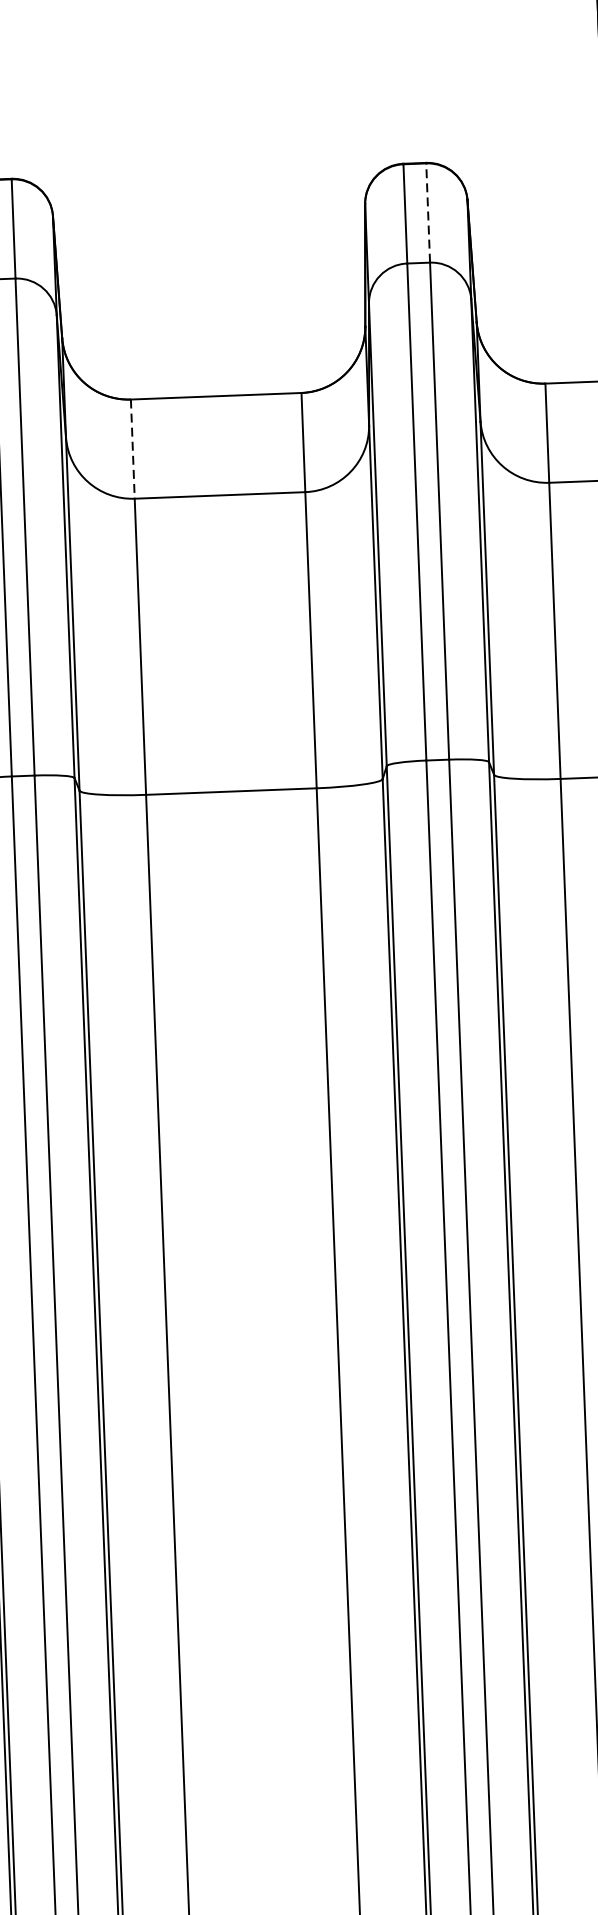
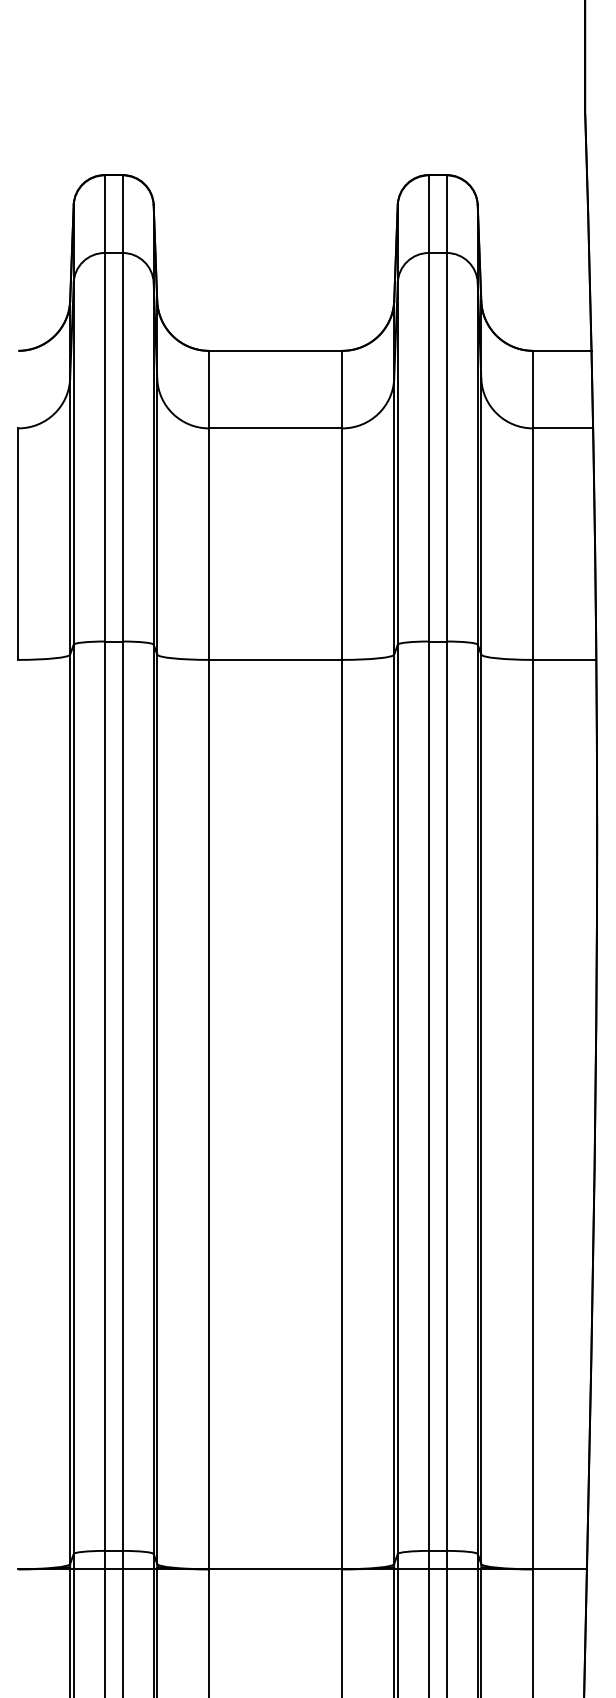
line: (427, 213) -> (446, 214), dashed -> solid
line: (133, 448) -> (209, 389), dashed -> solid

